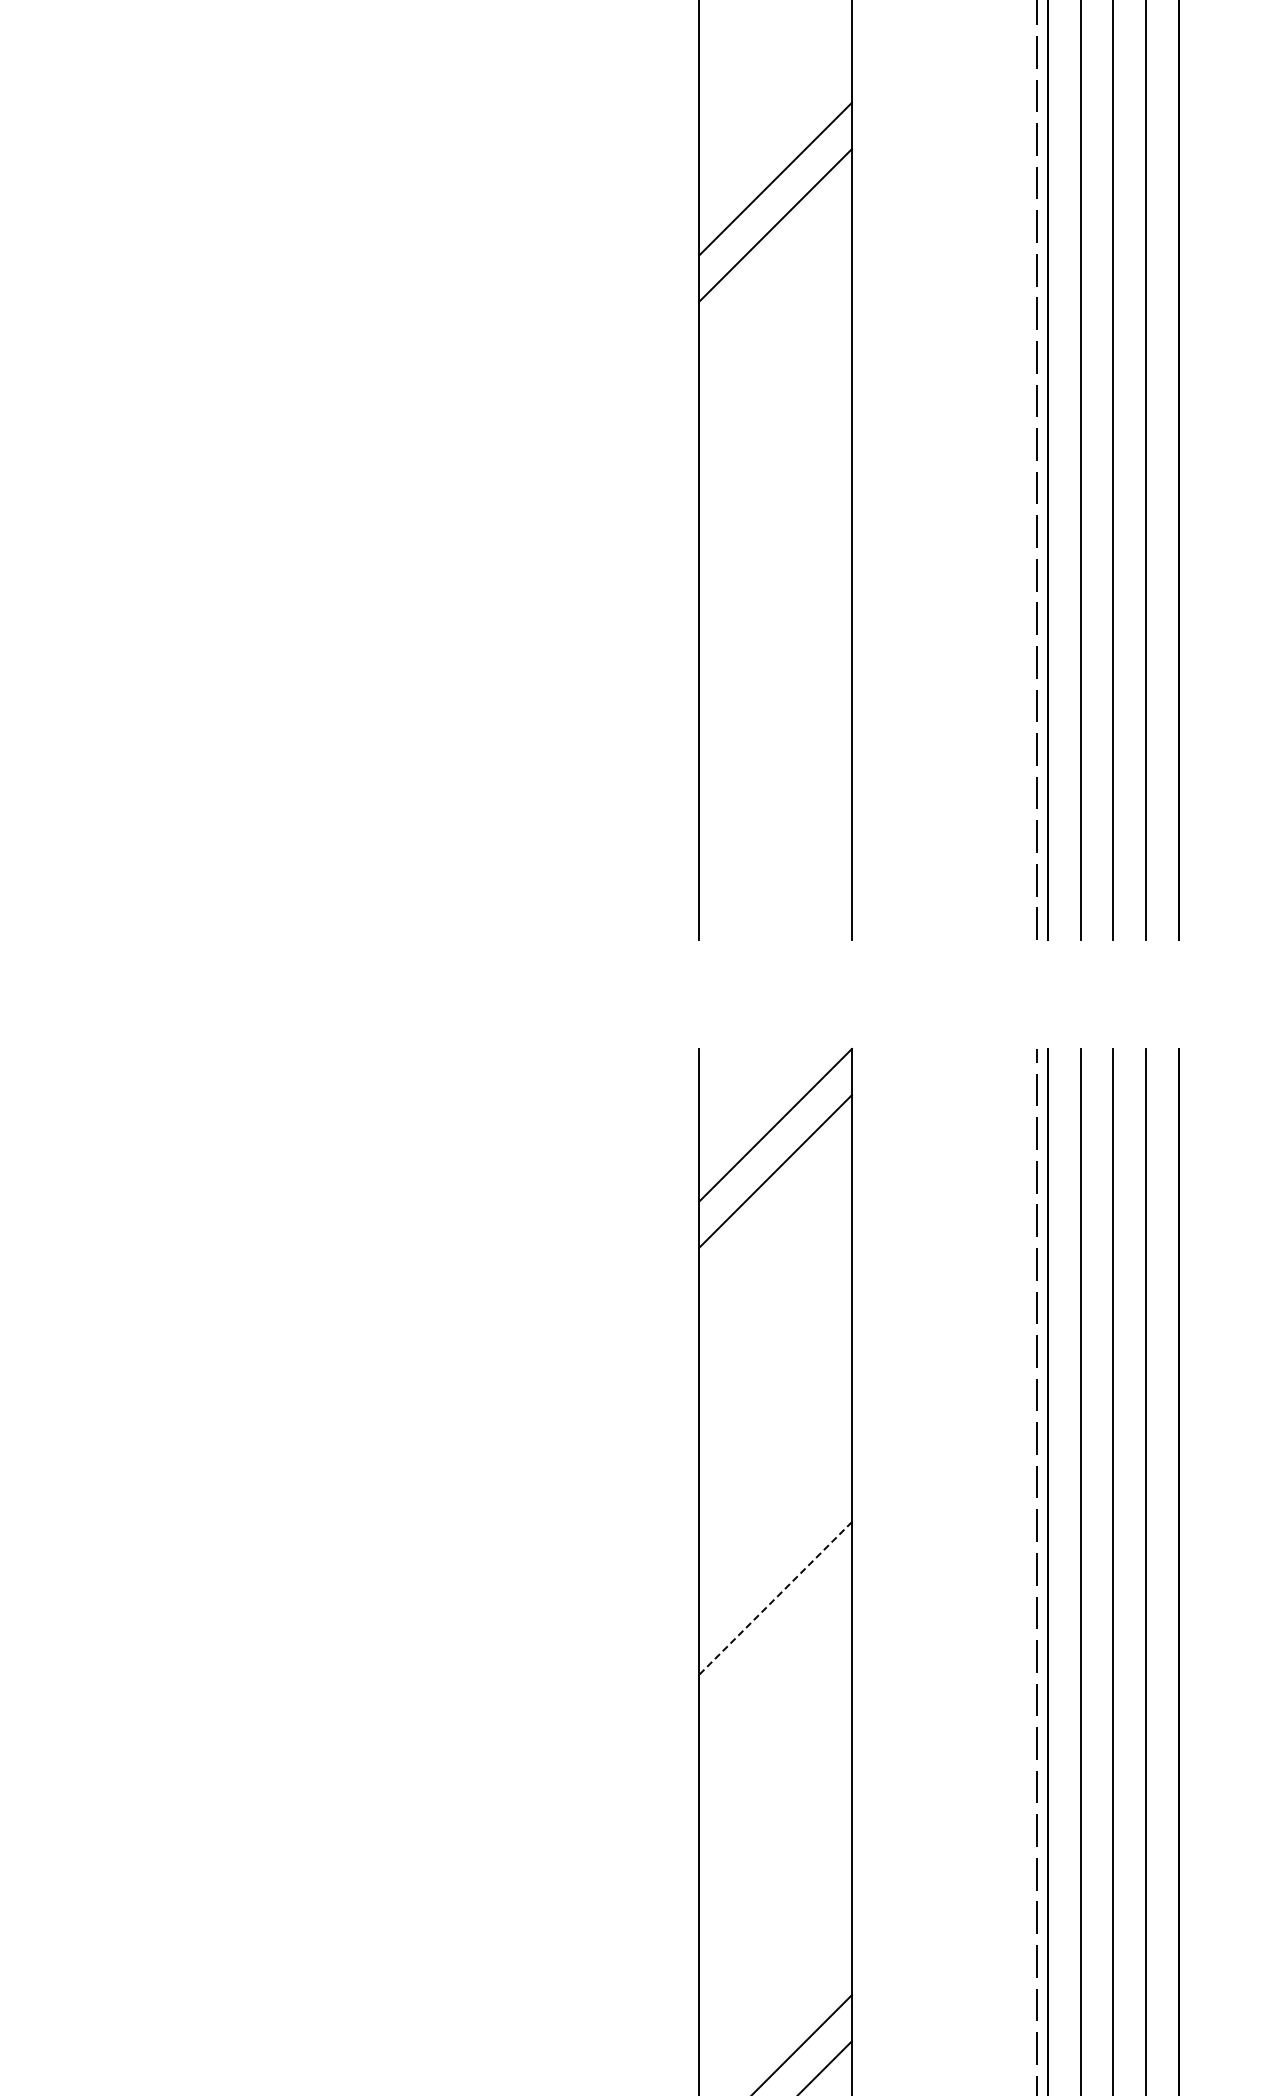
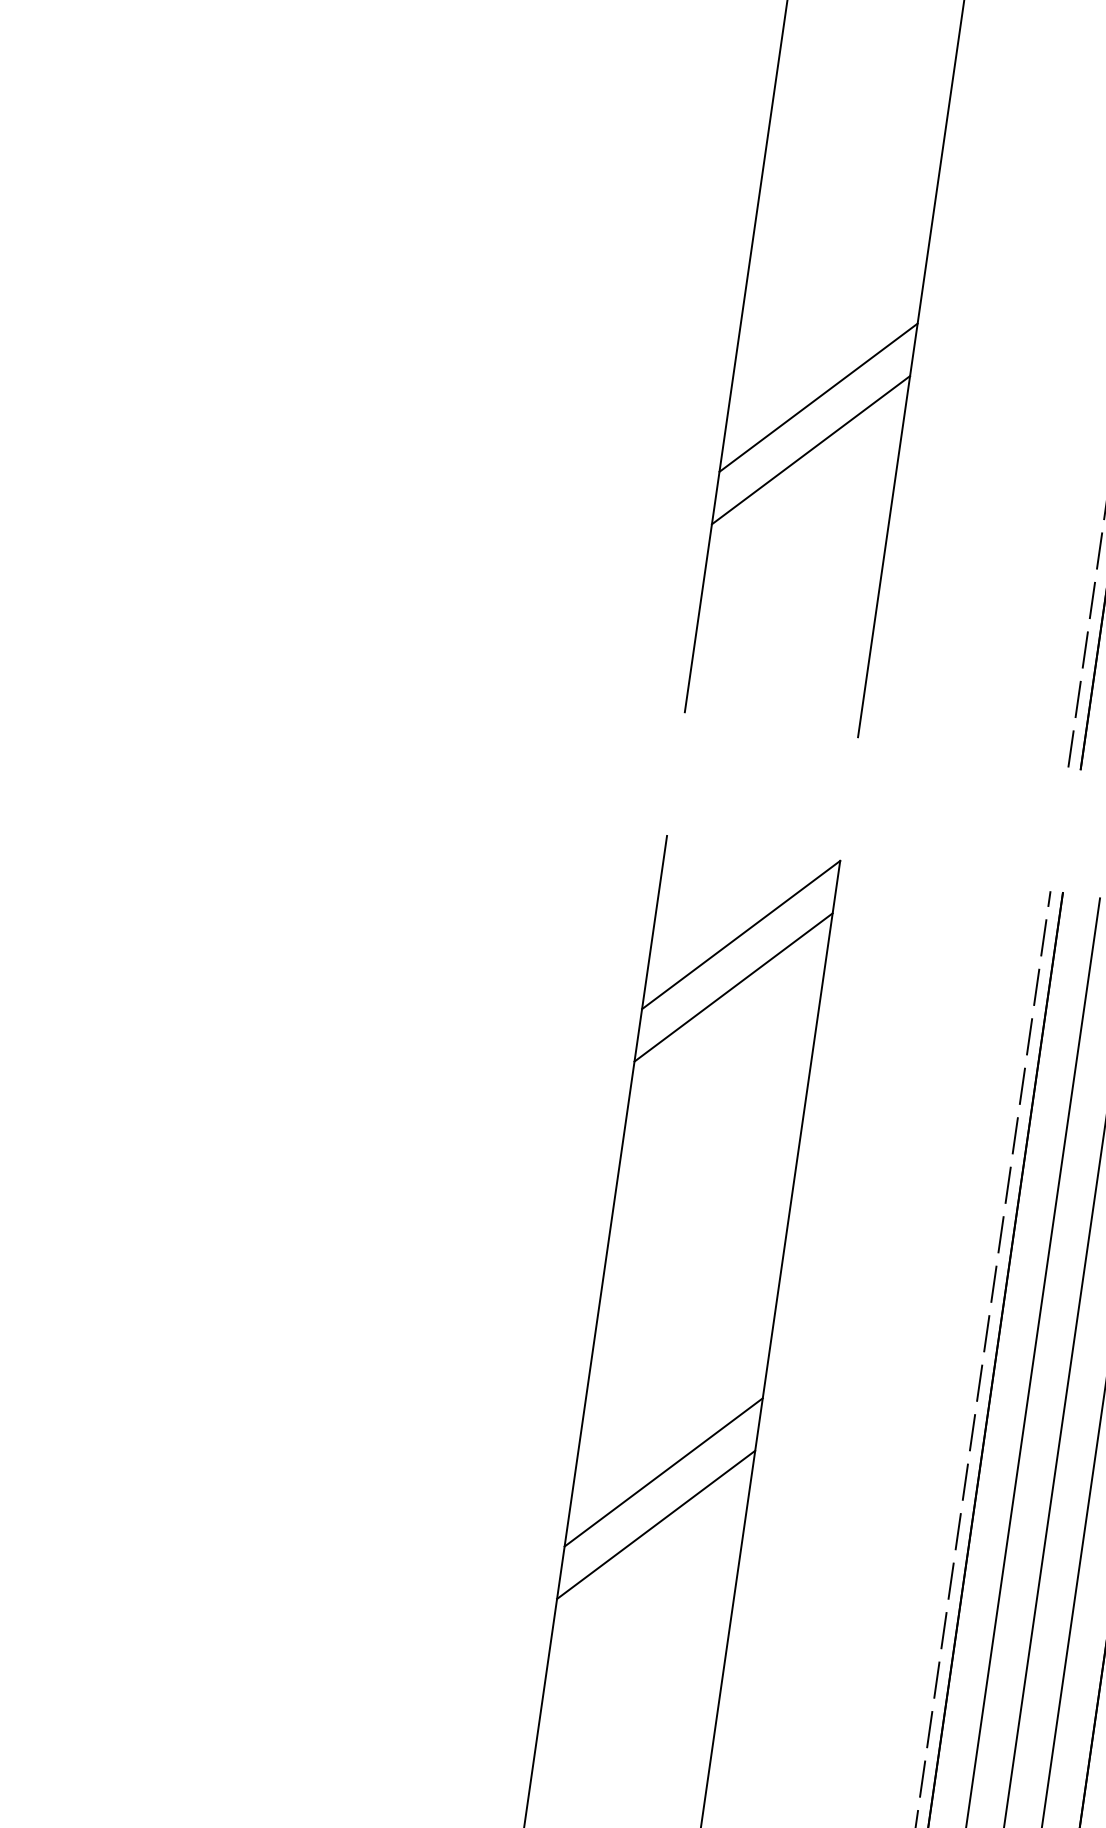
line: (775, 651) -> (818, 396), added
line: (775, 698) -> (810, 450), added
line: (775, 1598) -> (663, 1472), dashed -> solid
line: (775, 1644) -> (655, 1524), added

